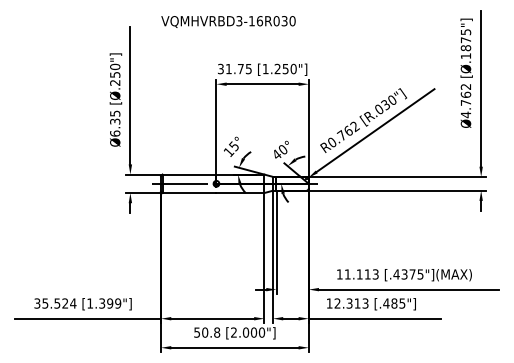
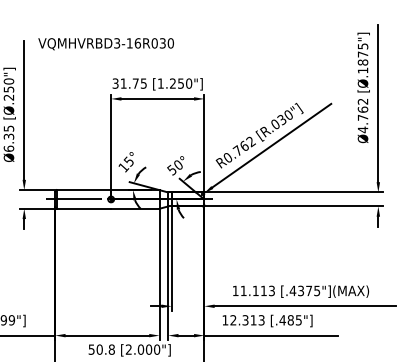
text: (228, 21) -> (106, 43), moved
text: (276, 154) -> (171, 169), 40° -> 50°

